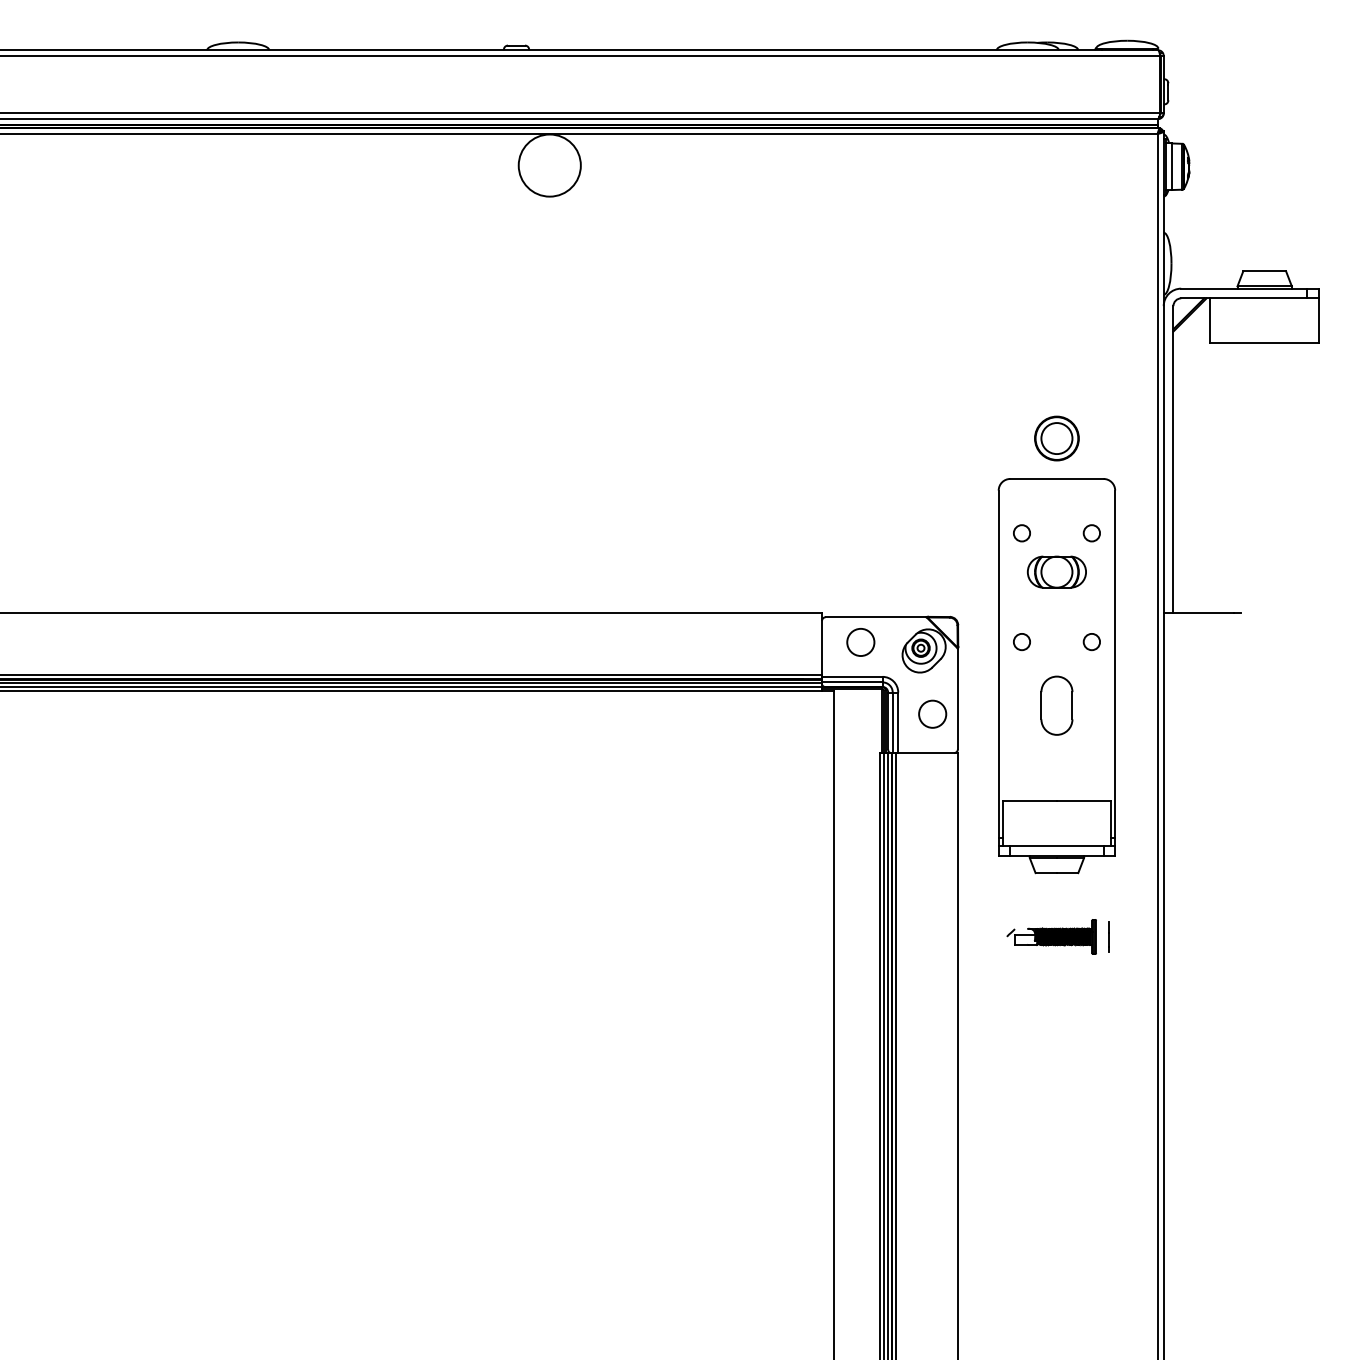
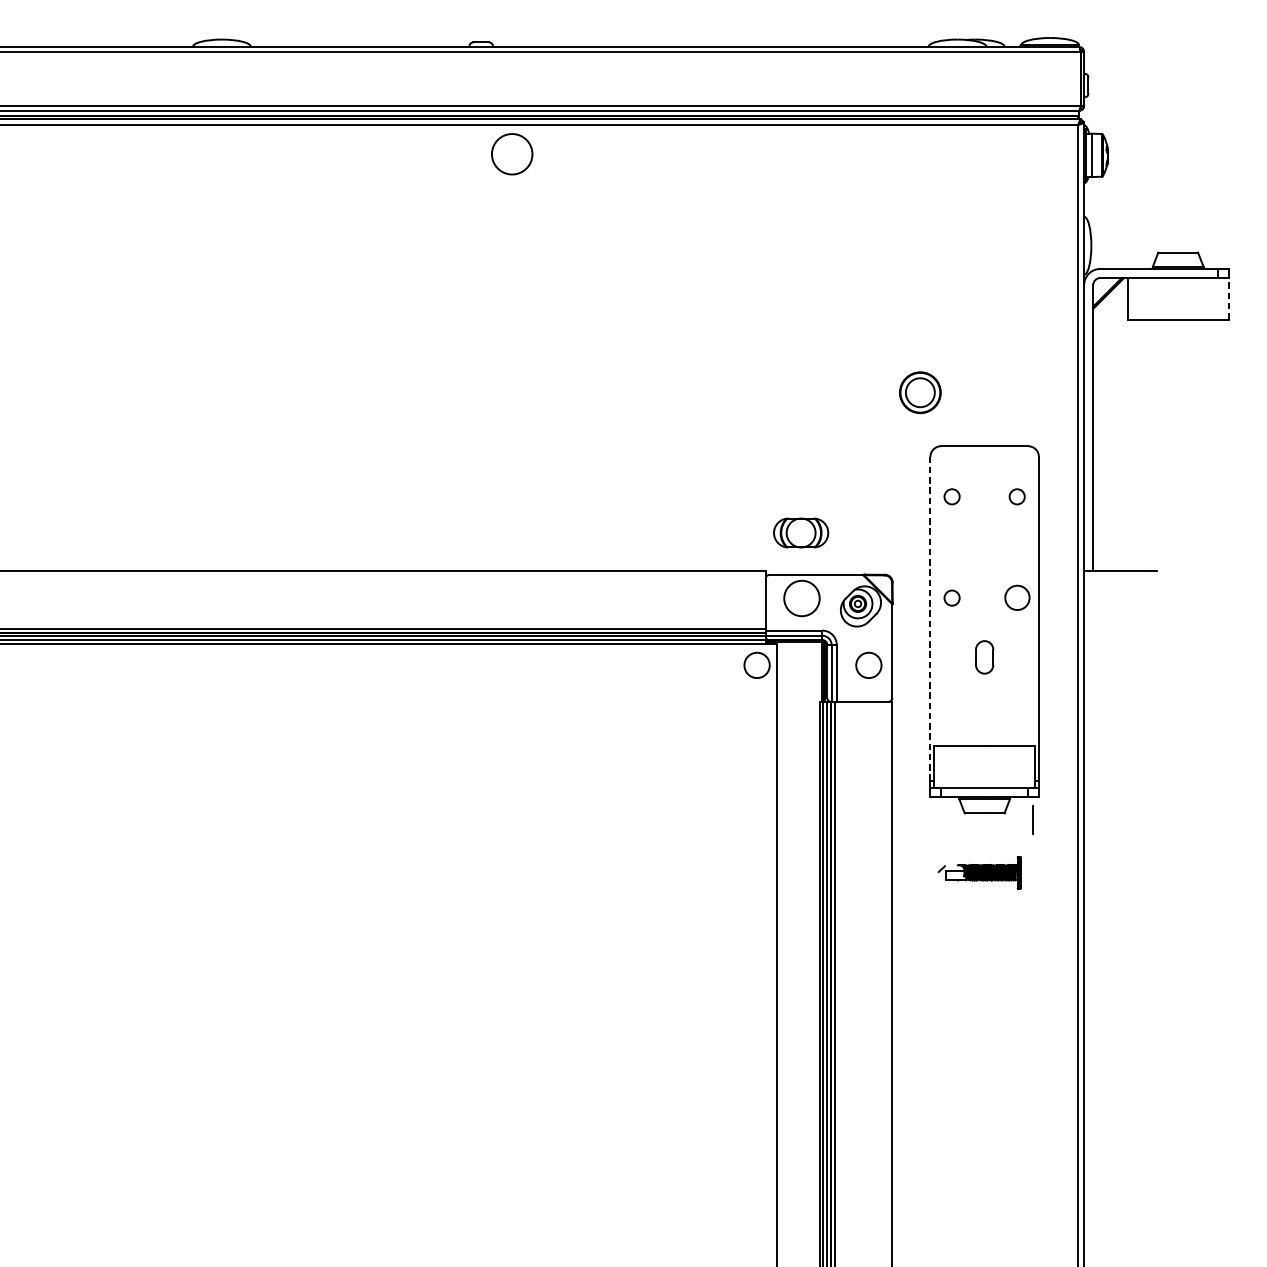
circle: (549, 165) -> (511, 154), size x0.7
line: (1319, 320) -> (1229, 298), solid -> dashed
part: (1056, 438) -> (919, 392), moved
part: (1056, 571) -> (800, 532), moved
circle: (860, 642) -> (801, 598), size x1.4
circle: (1091, 642) -> (1016, 598), size x1.6
line: (998, 664) -> (930, 619), solid -> dashed
part: (1056, 705) -> (984, 657), size x0.6
circle: (812, 713) -> (756, 664), added
line: (1108, 936) -> (1032, 819), moved

